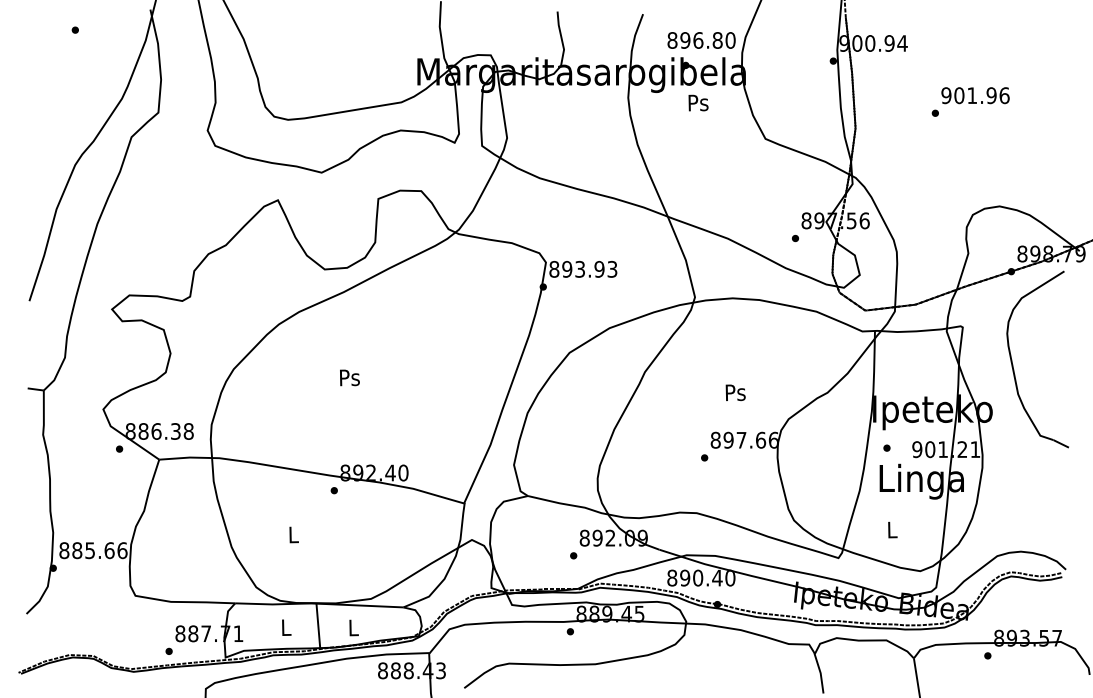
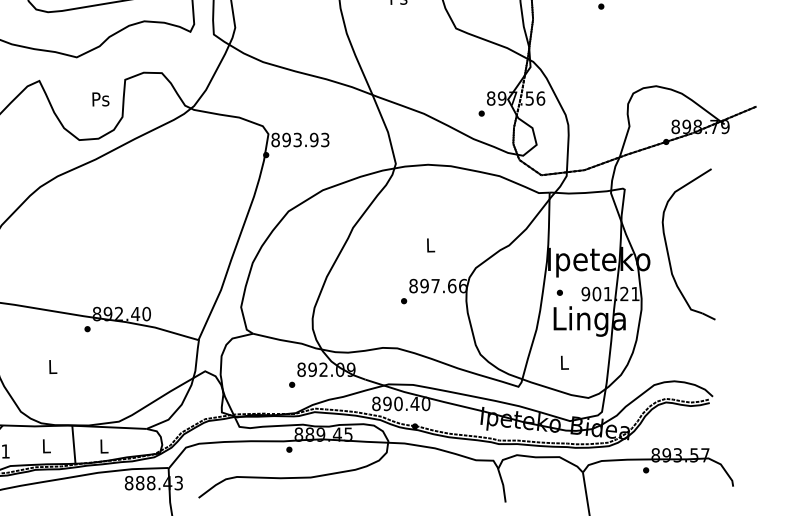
part: (1013, 364) -> (668, 248), moved
text: (349, 377) -> (100, 99), moved
text: (735, 392) -> (430, 245), Ps -> L

